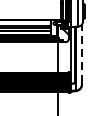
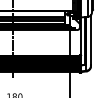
line: (81, 53) -> (90, 39), dashed -> solid

